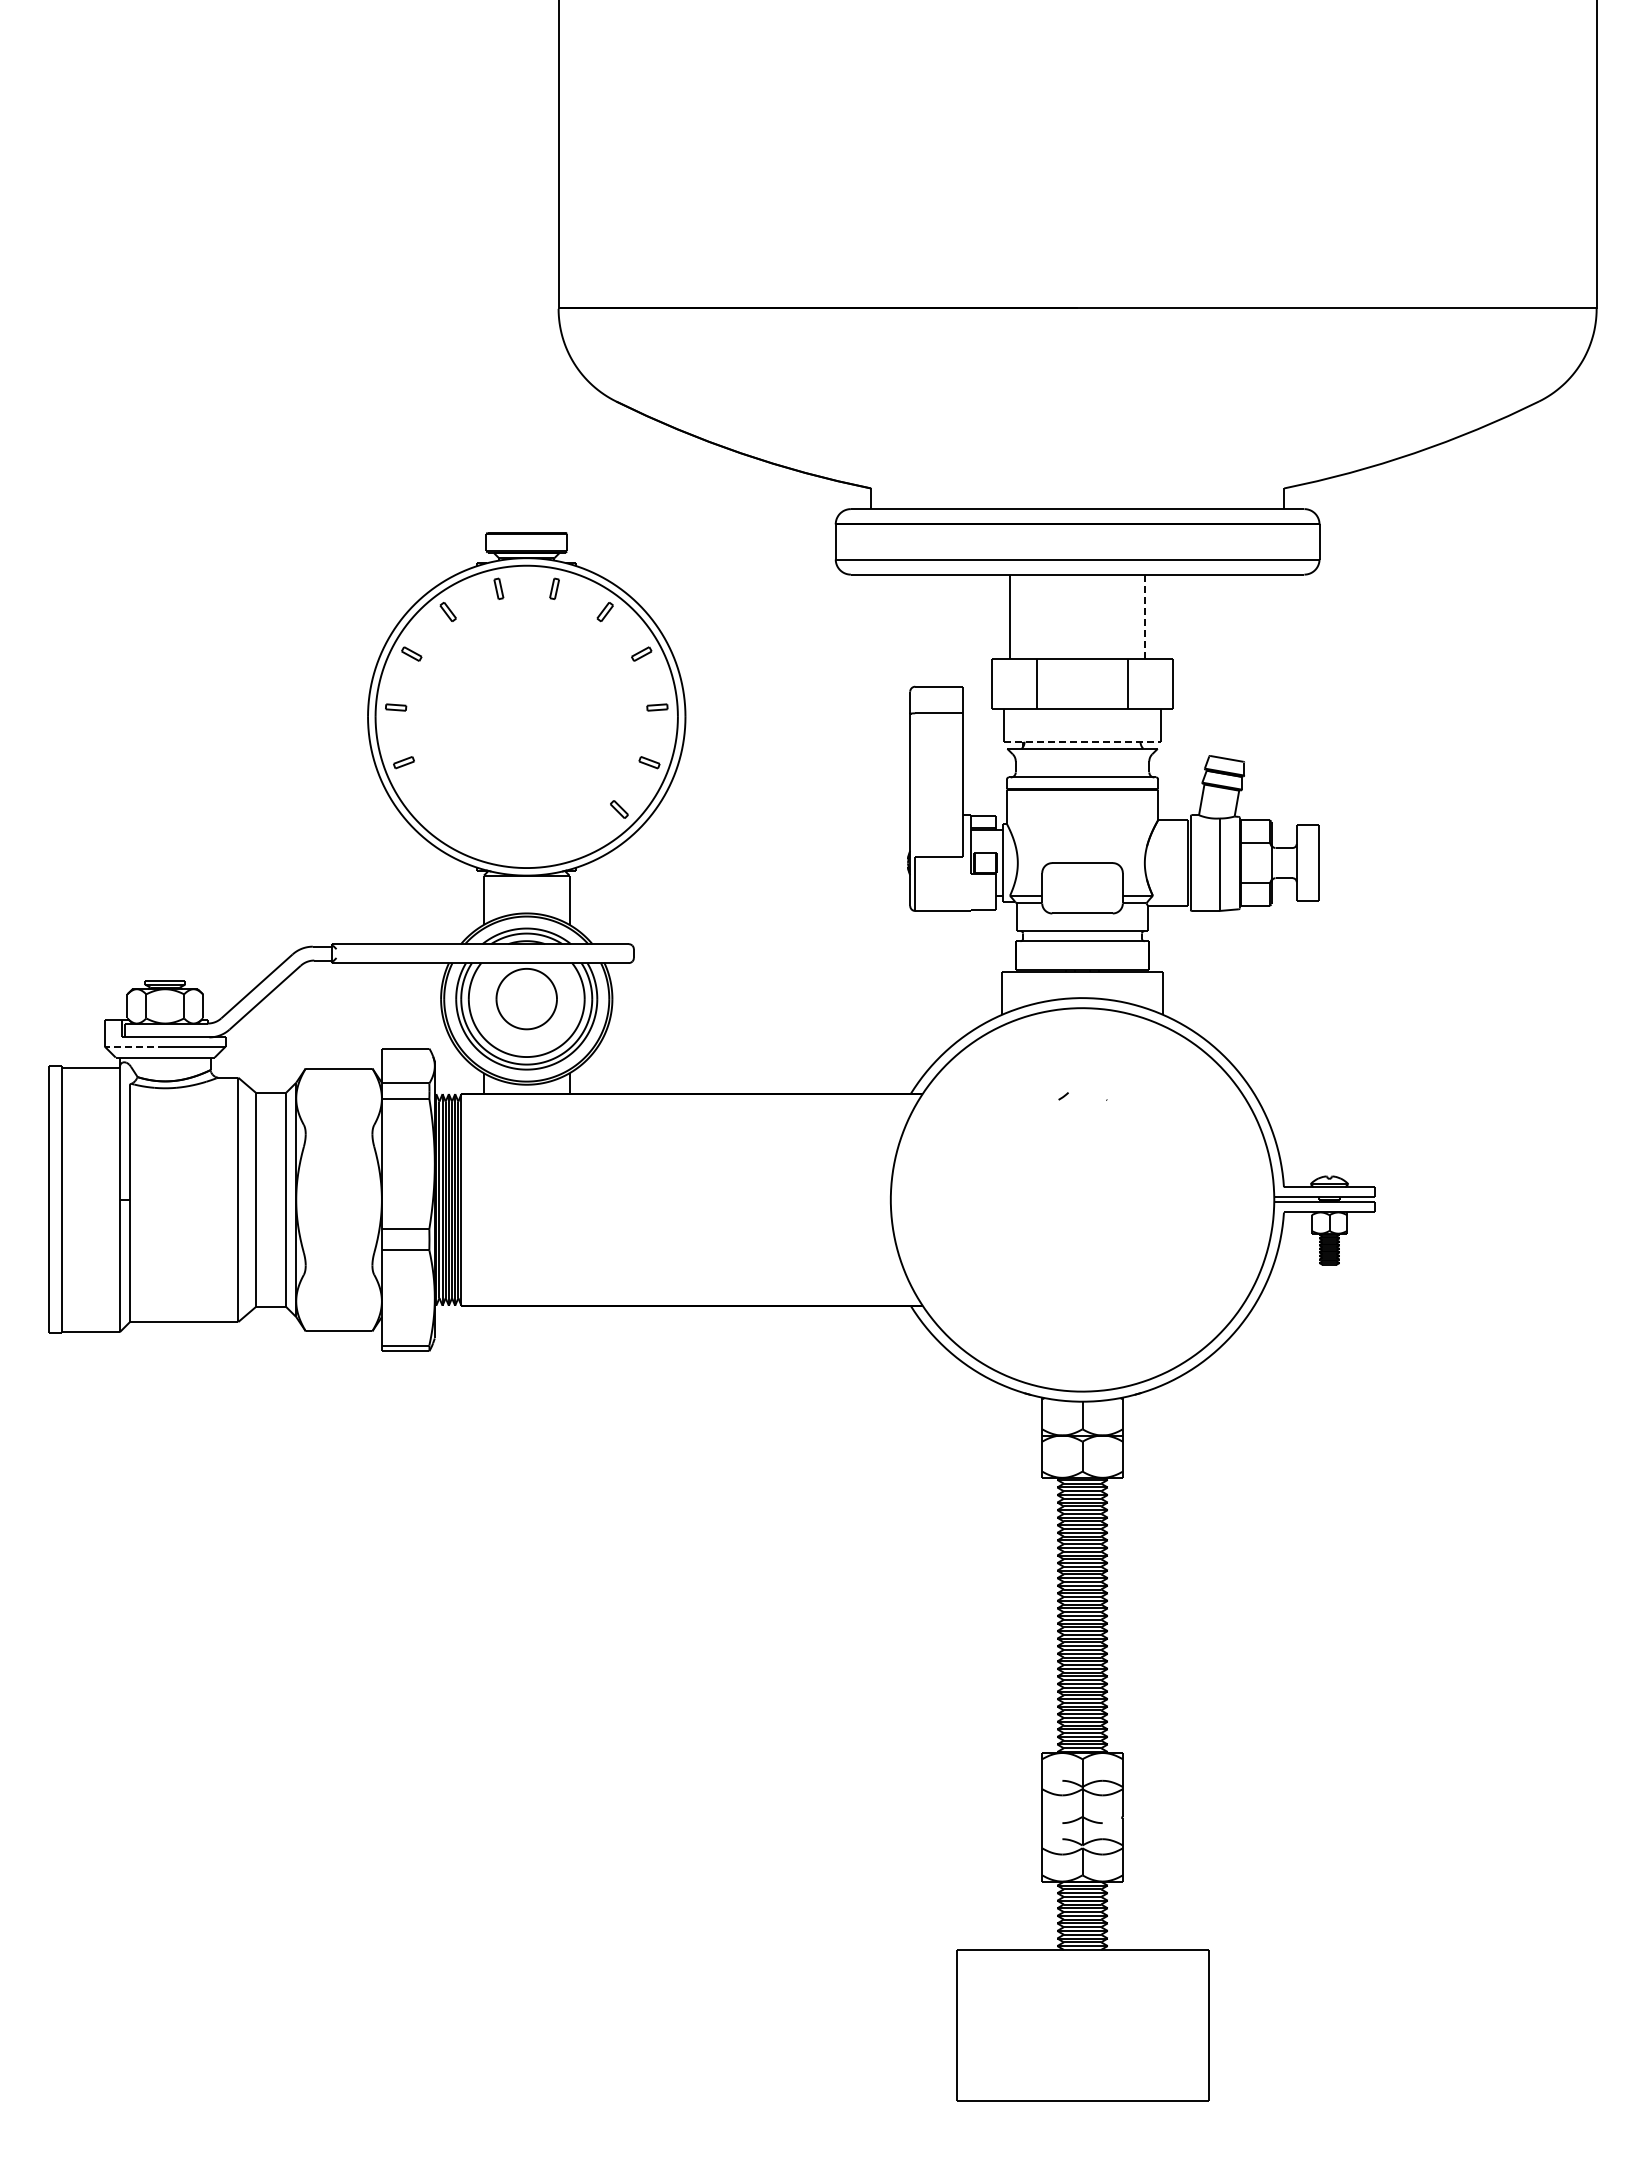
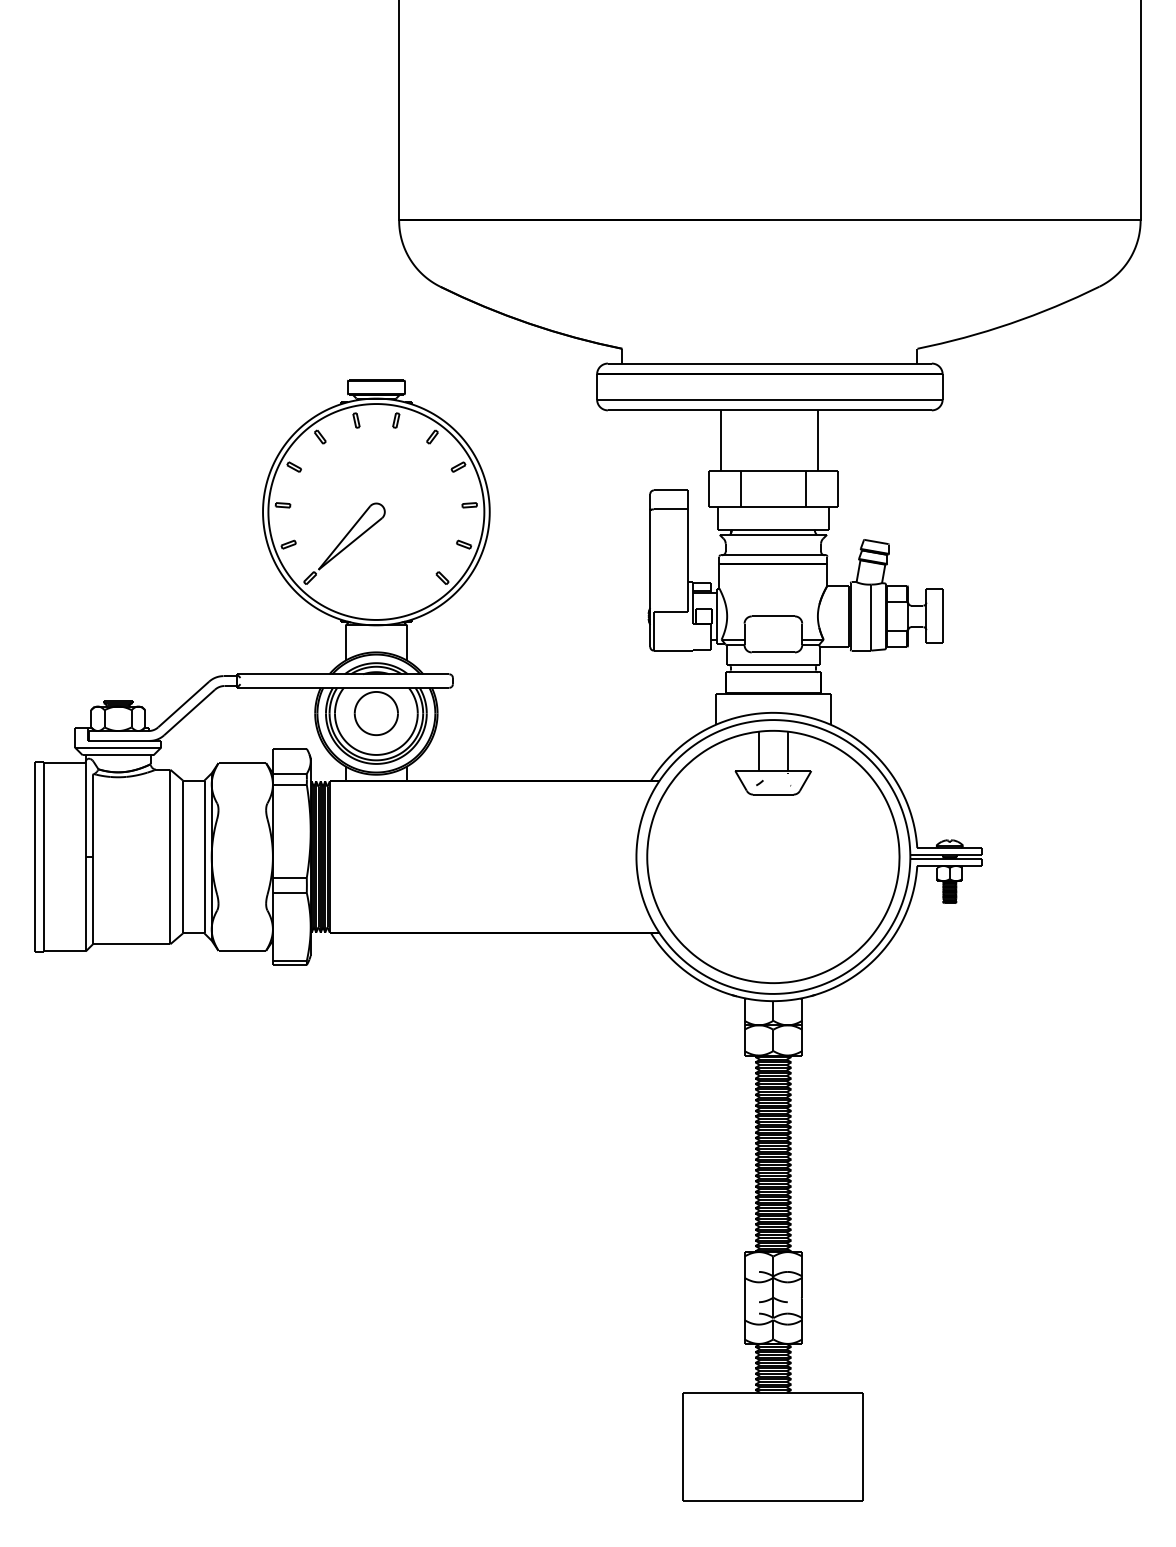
line: (1145, 617) -> (818, 440), dashed -> solid
line: (1083, 741) -> (774, 529), dashed -> solid
part: (481, 761) -> (344, 543), added
line: (134, 1046) -> (96, 747), dashed -> solid
part: (1082, 1199) -> (773, 856), added

